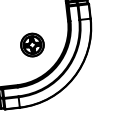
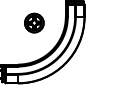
part: (32, 44) -> (34, 22), moved

